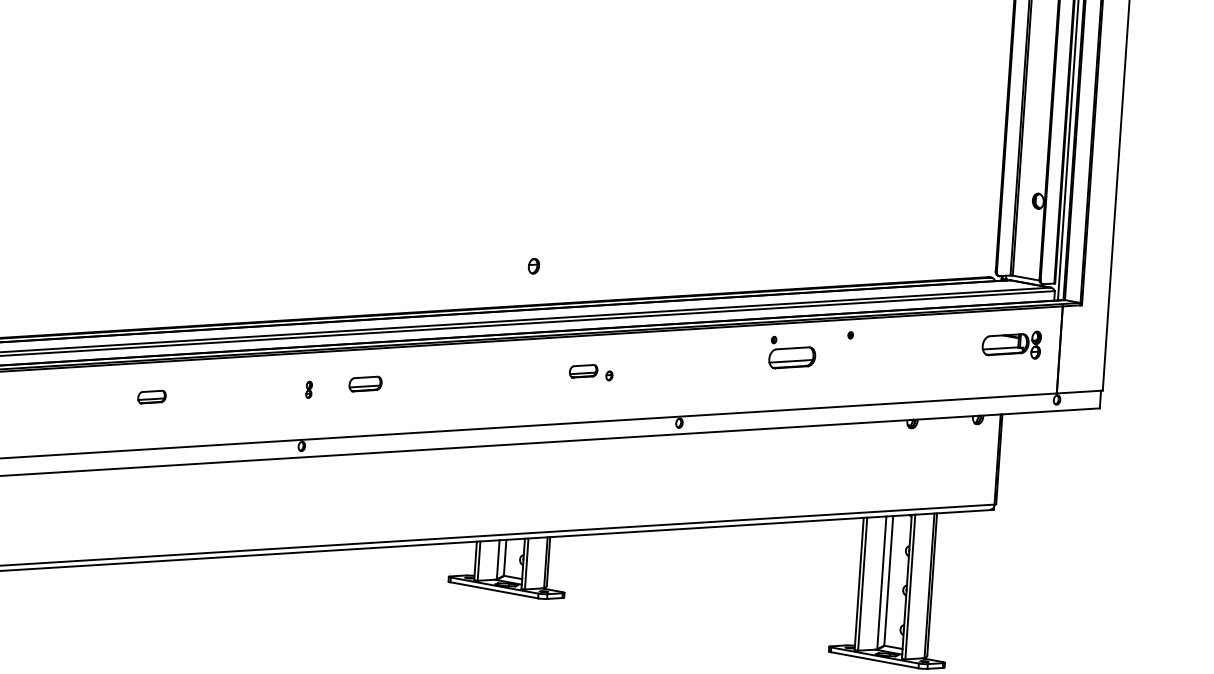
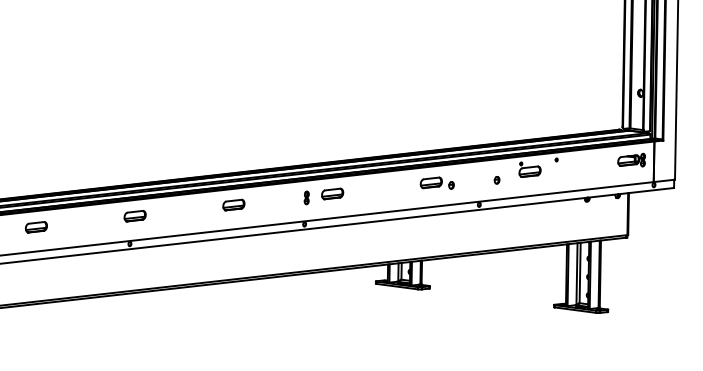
part: (532, 266) -> (496, 180), moved
part: (589, 370) -> (436, 182), size x1.67
part: (365, 383) -> (332, 193), size x1.43
part: (308, 388) -> (306, 197), size x1.67
part: (151, 395) -> (233, 204), size x1.67

